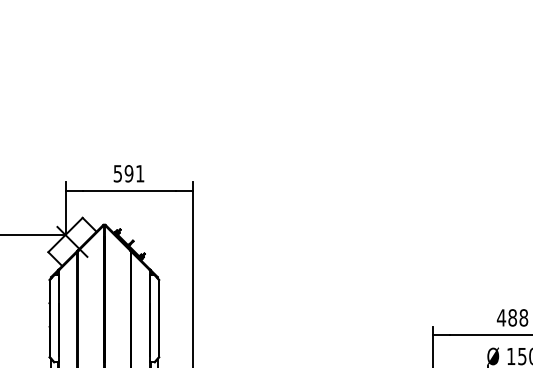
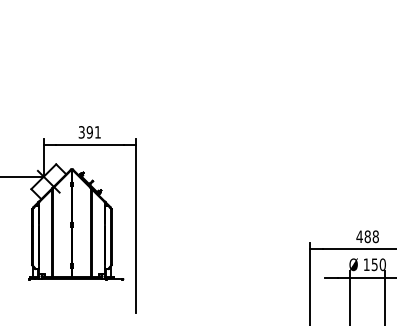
text: (117, 172) -> (81, 131), 591 -> 391

